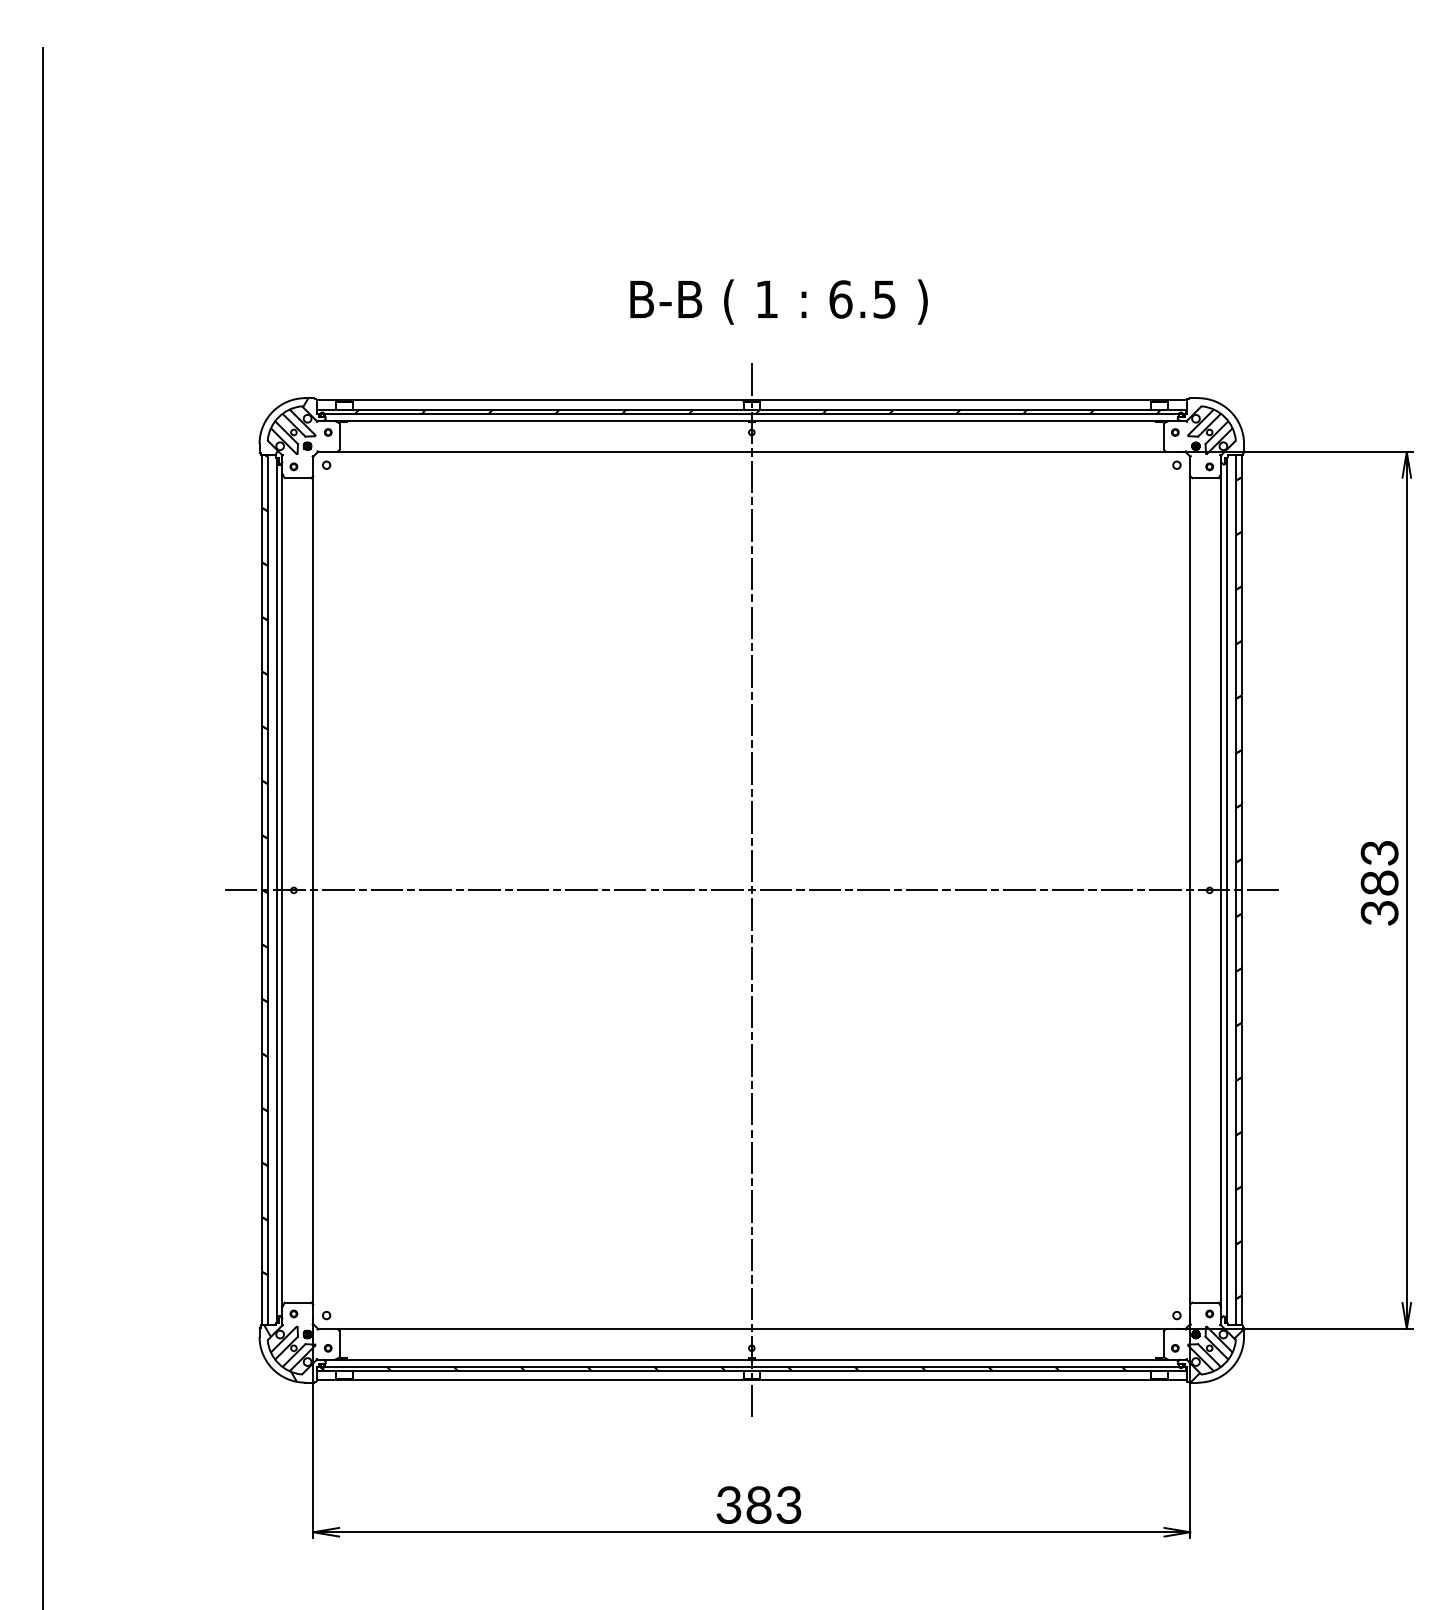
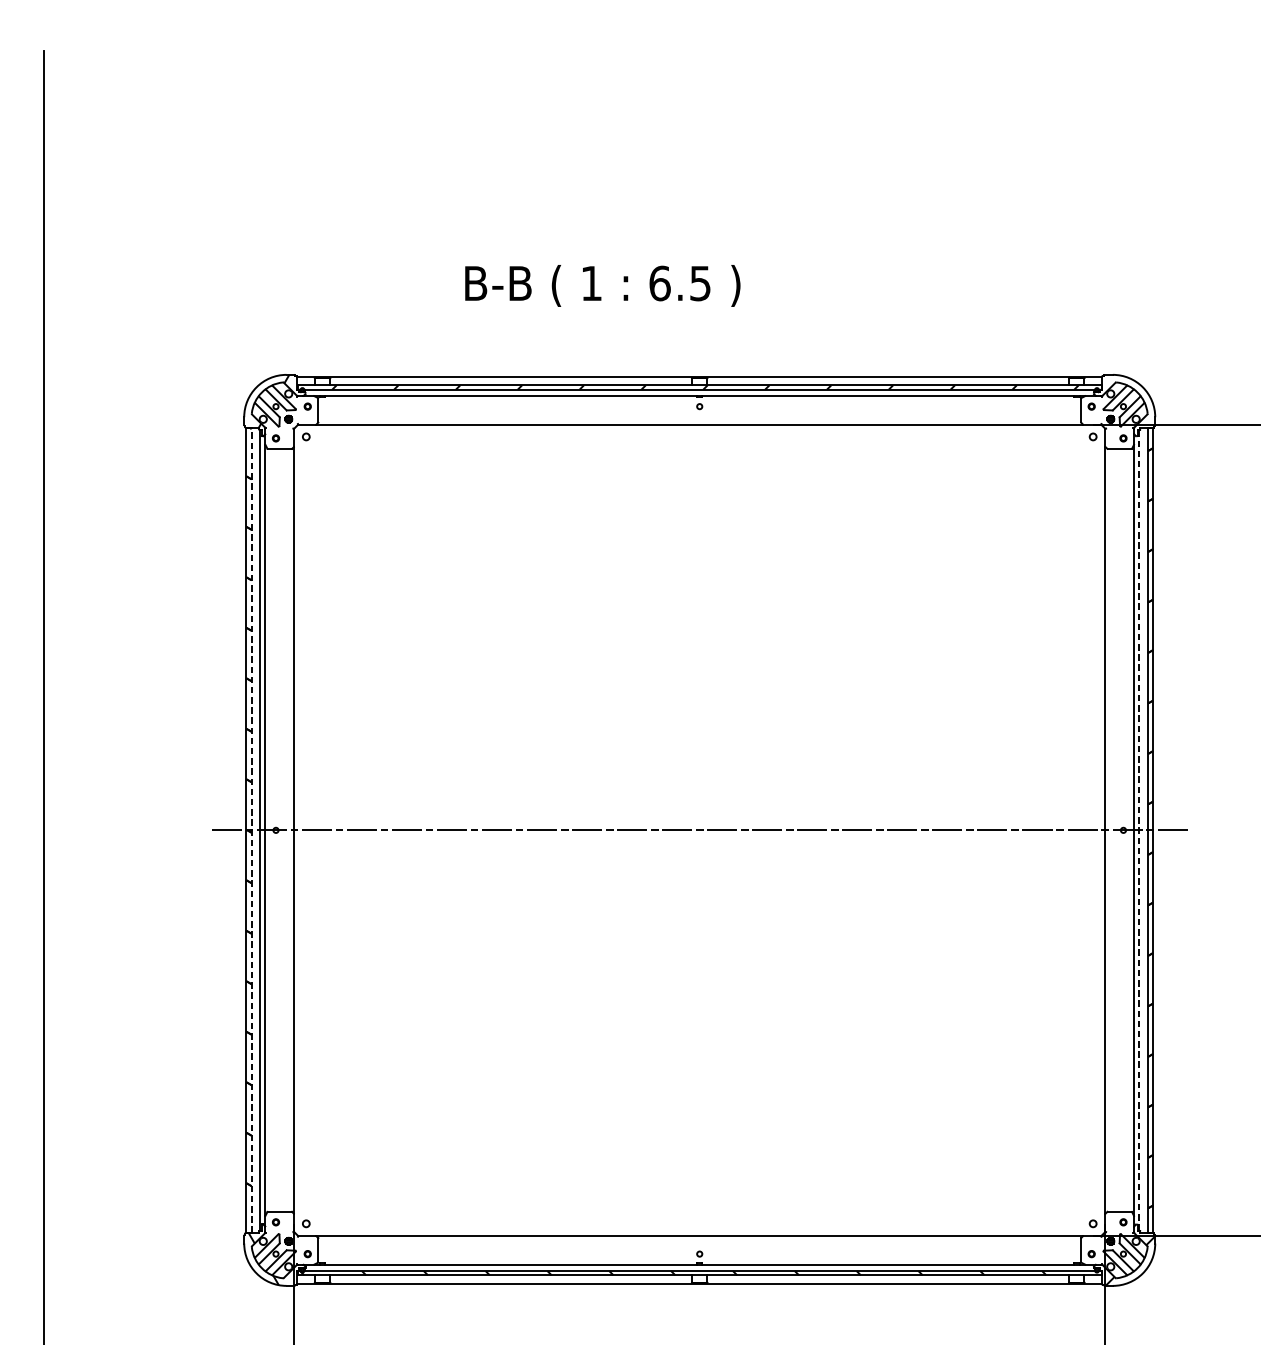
text: (778, 301) -> (602, 285), moved
line: (267, 890) -> (251, 830), solid -> dashed
line: (751, 890) -> (699, 830), removed
line: (1226, 890) -> (1139, 830), solid -> dashed

